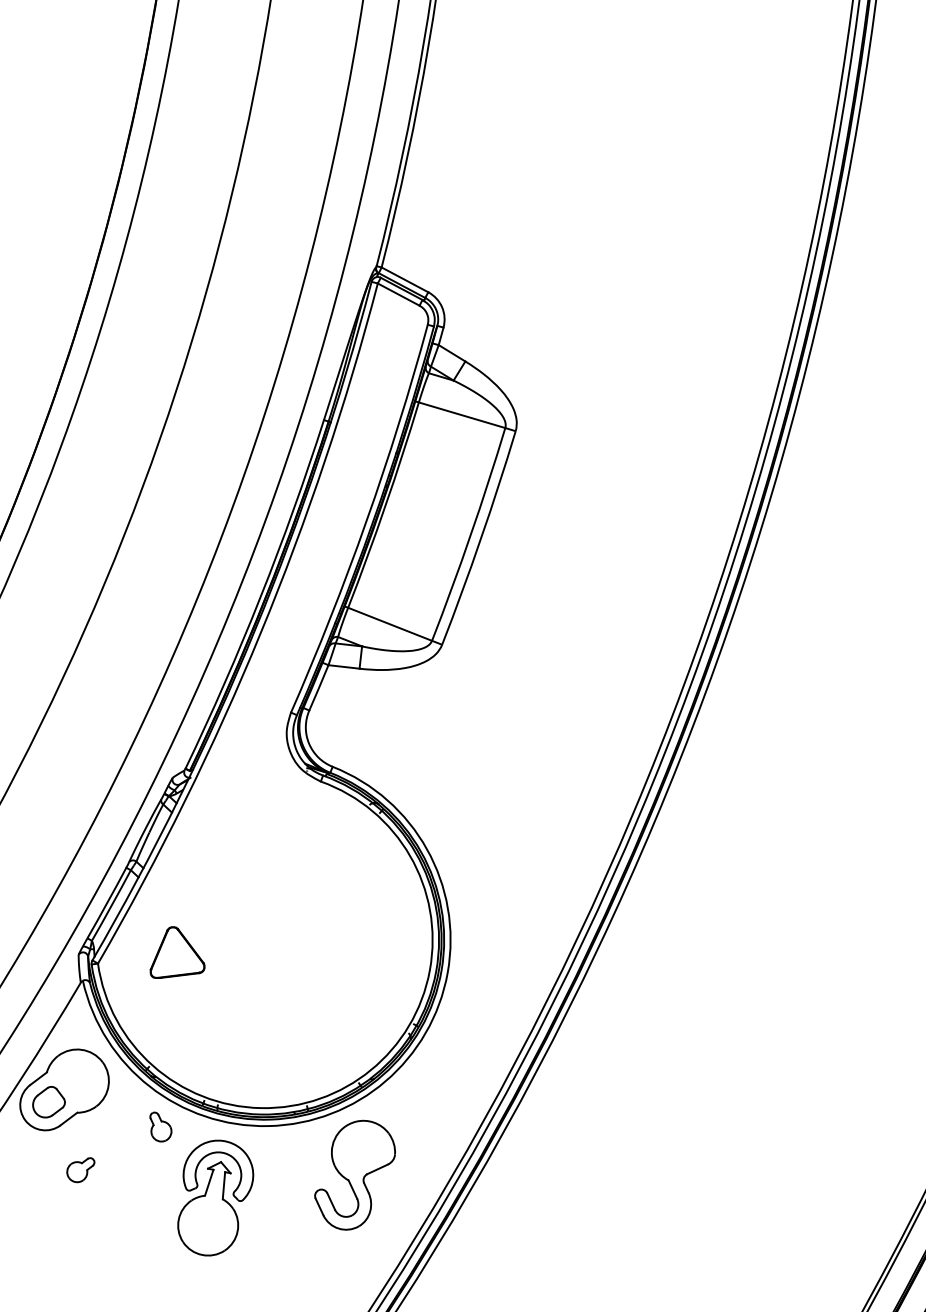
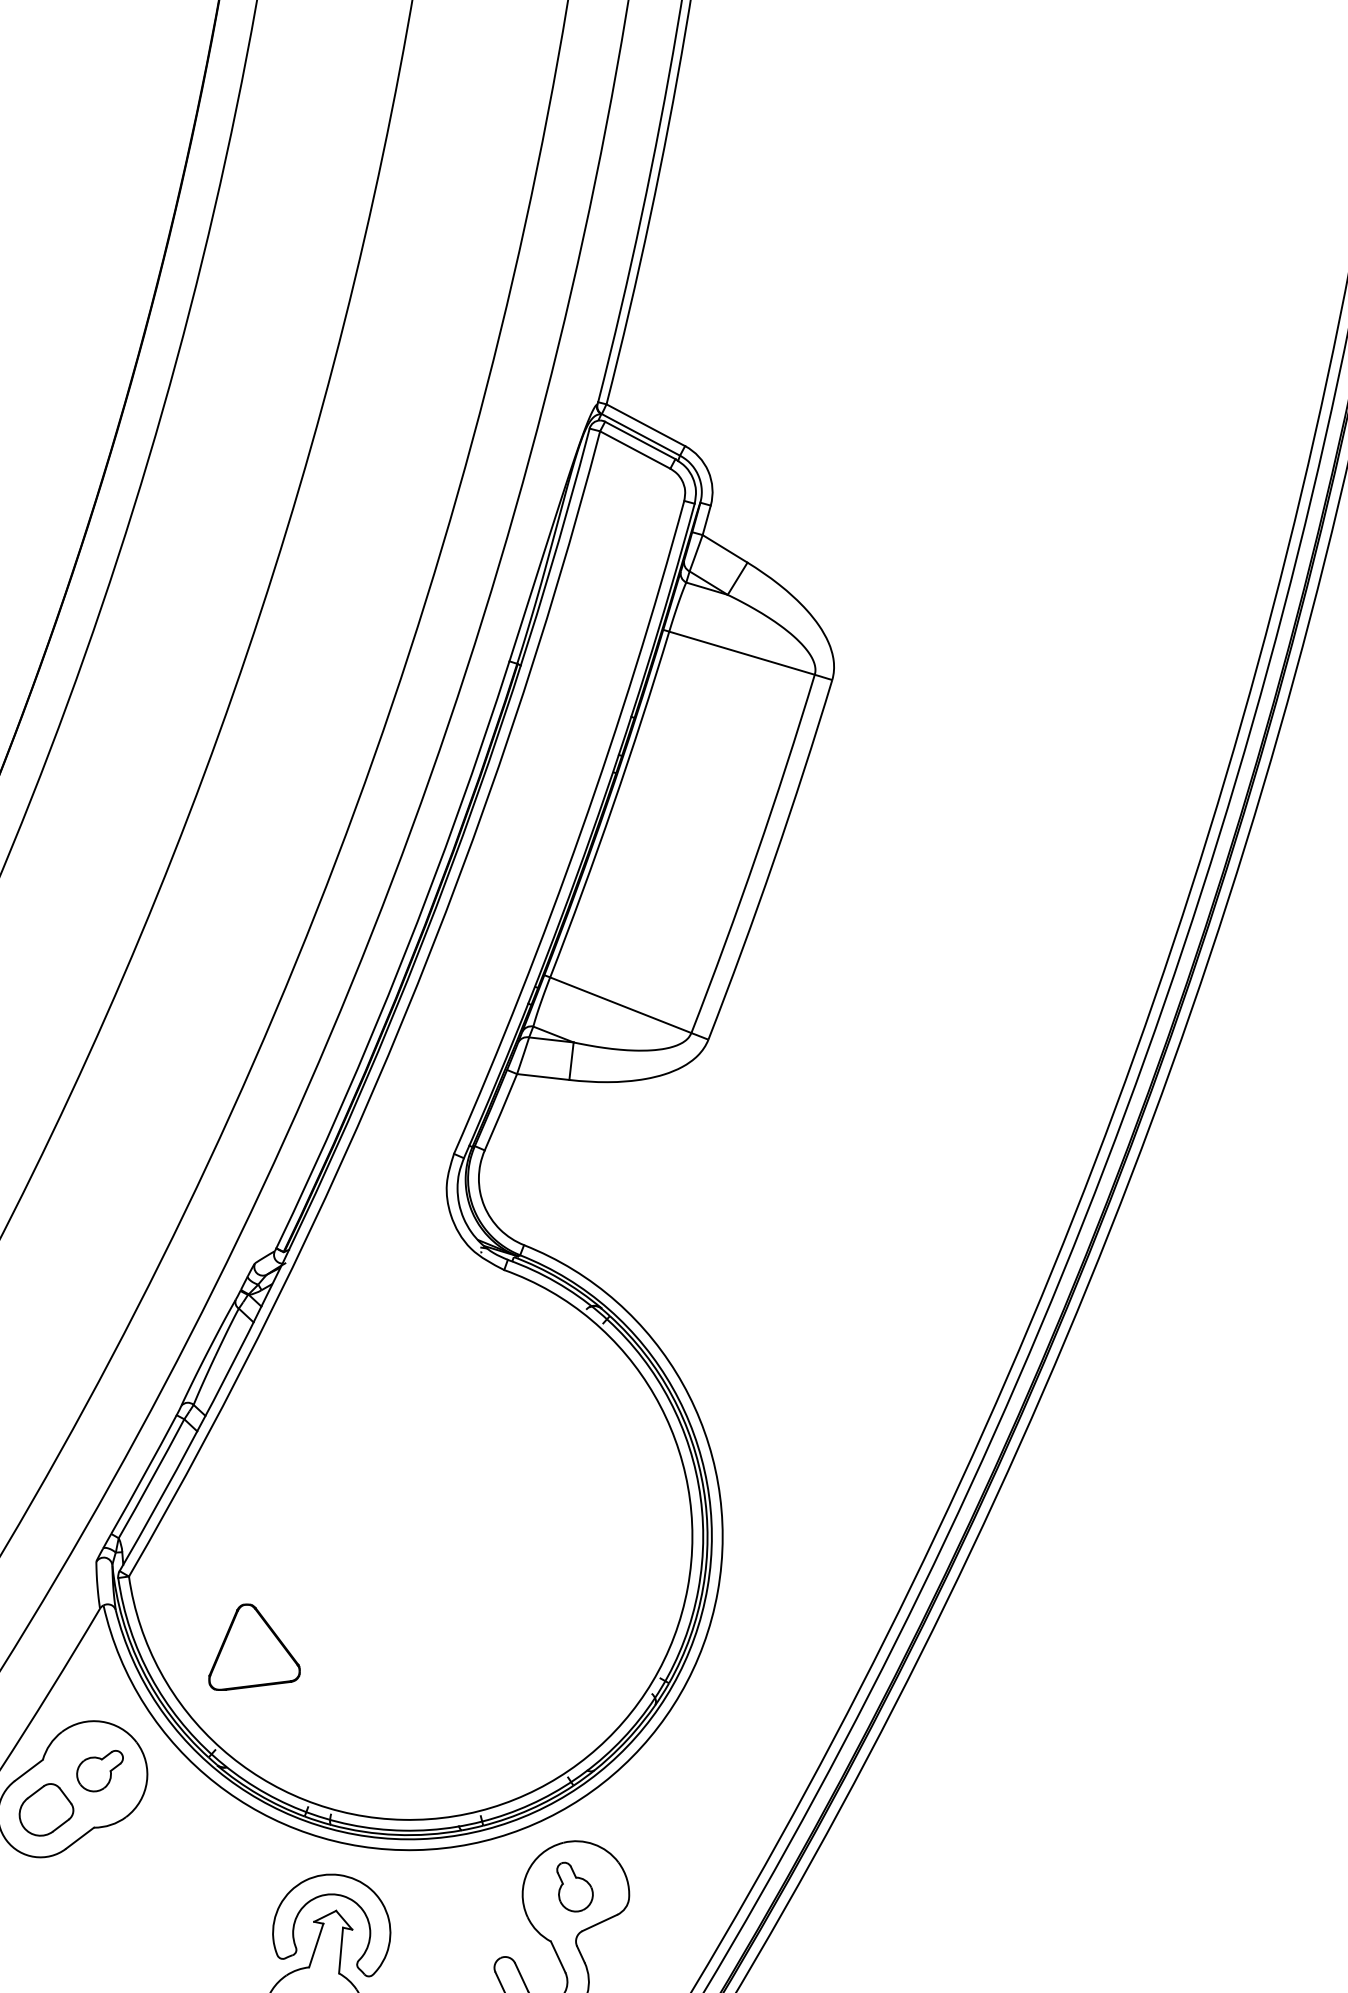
part: (177, 952) -> (254, 1647), moved
part: (160, 1126) -> (574, 1886), moved
part: (80, 1170) -> (99, 1771), moved

